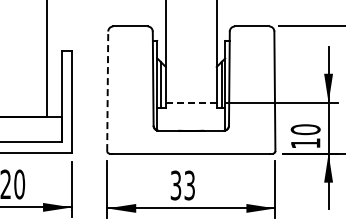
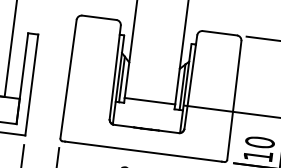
line: (107, 91) -> (68, 79), dashed -> solid
line: (191, 102) -> (150, 100), dashed -> solid

